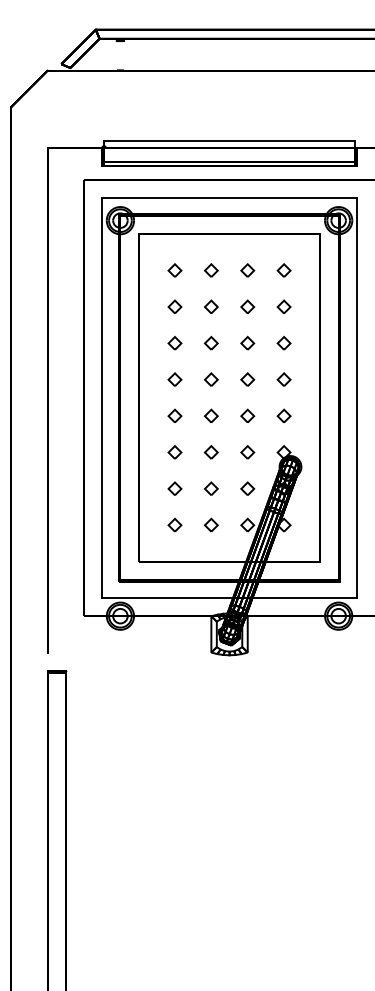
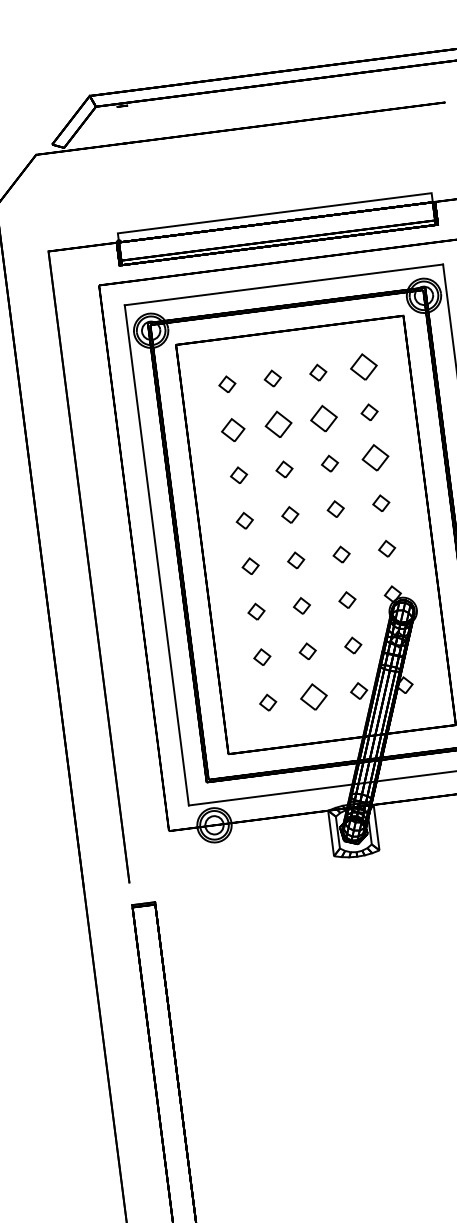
part: (283, 270) -> (363, 366), size x1.6
part: (174, 306) -> (232, 429), size x1.4
part: (211, 306) -> (278, 423), size x1.6
part: (247, 306) -> (323, 417), size x1.6
part: (283, 343) -> (374, 458), size x1.6
part: (210, 524) -> (312, 696), size x1.6

